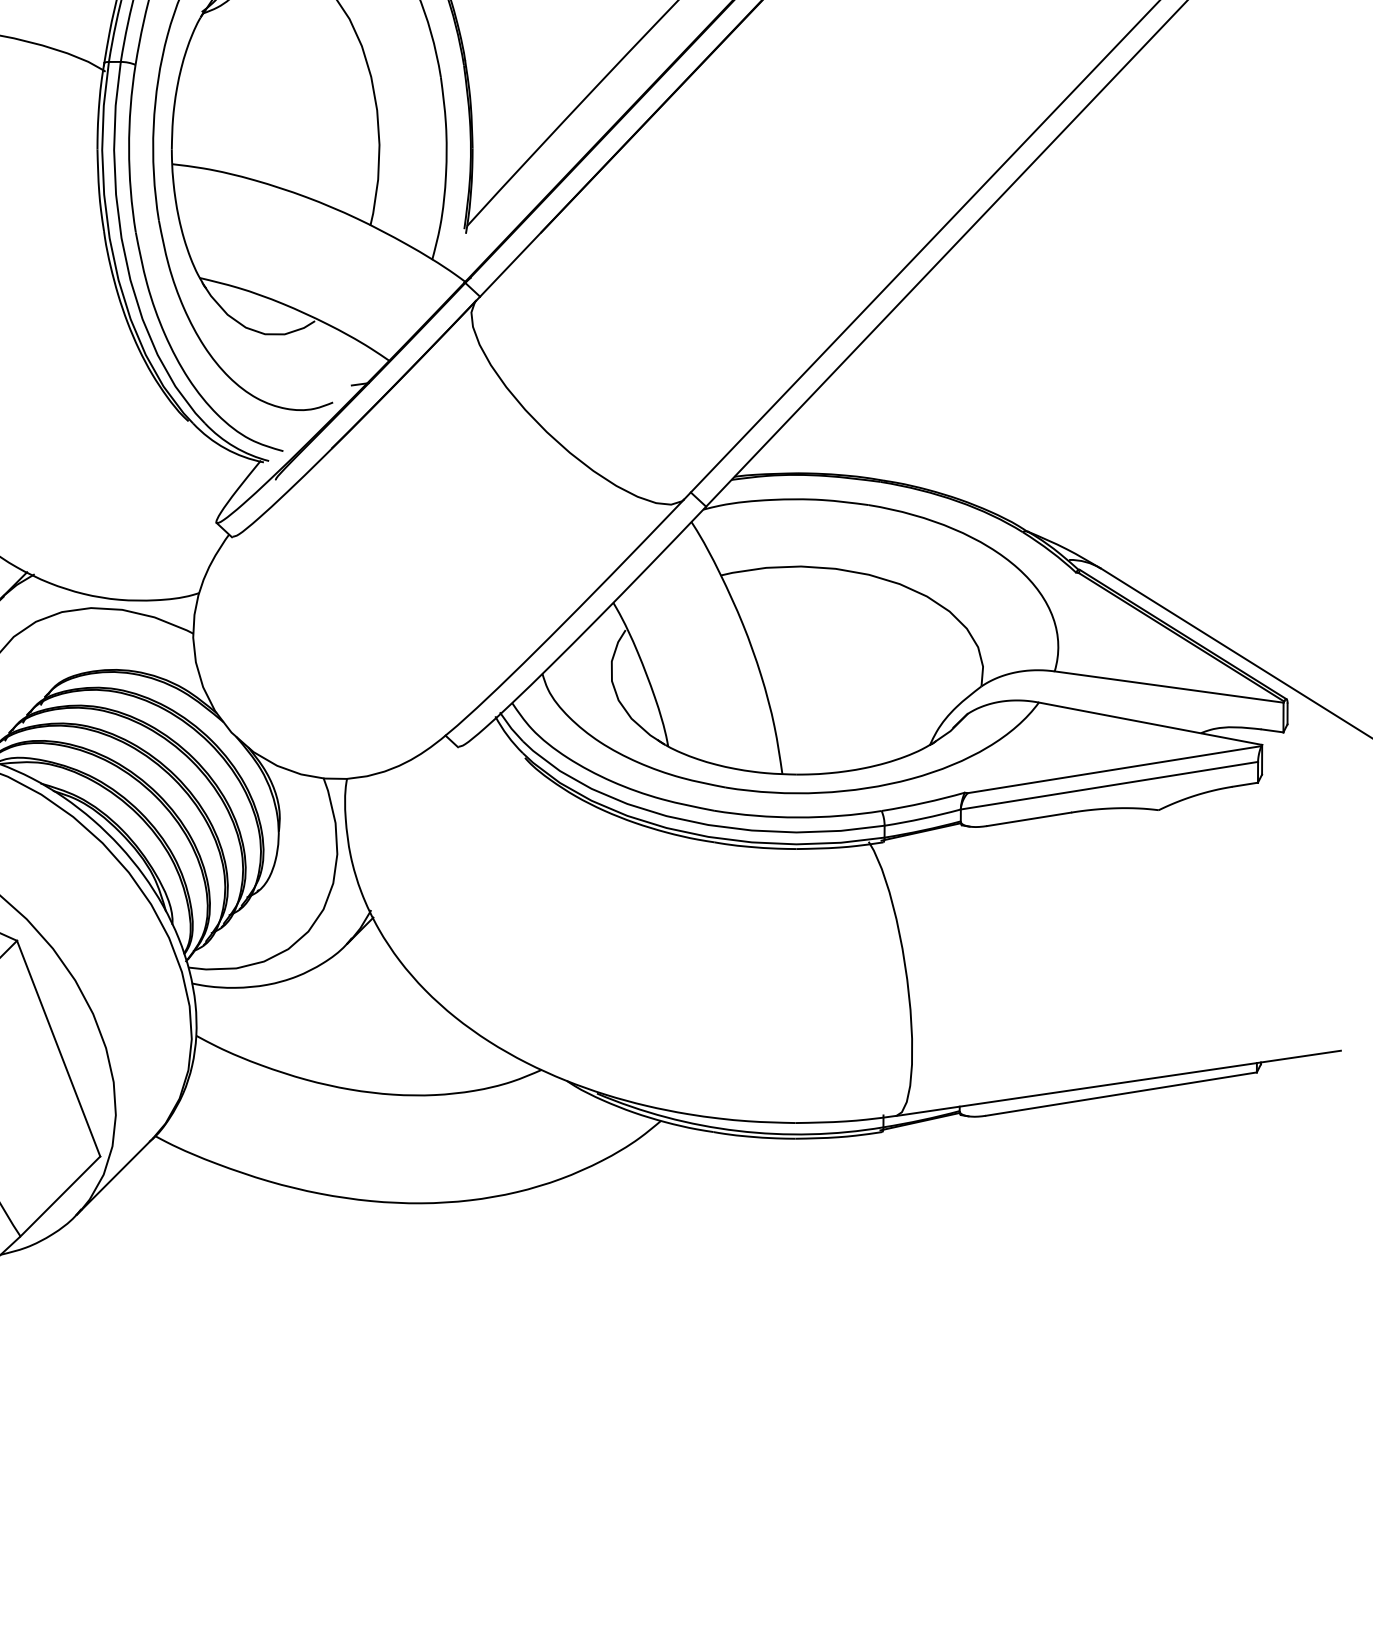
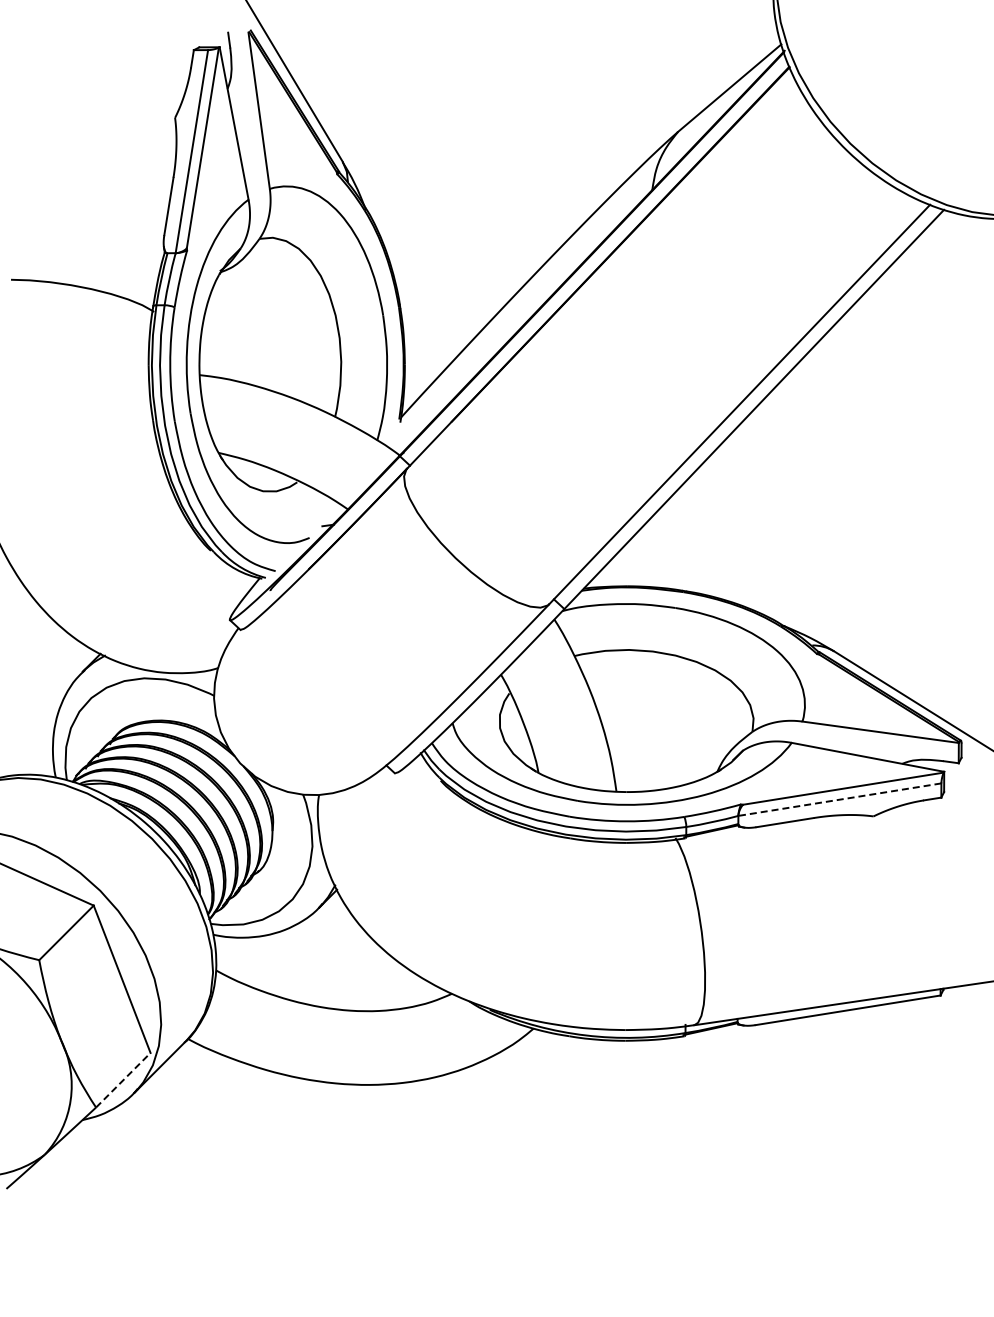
line: (1108, 785) -> (839, 799), solid -> dashed
line: (60, 1196) -> (123, 1080), solid -> dashed

